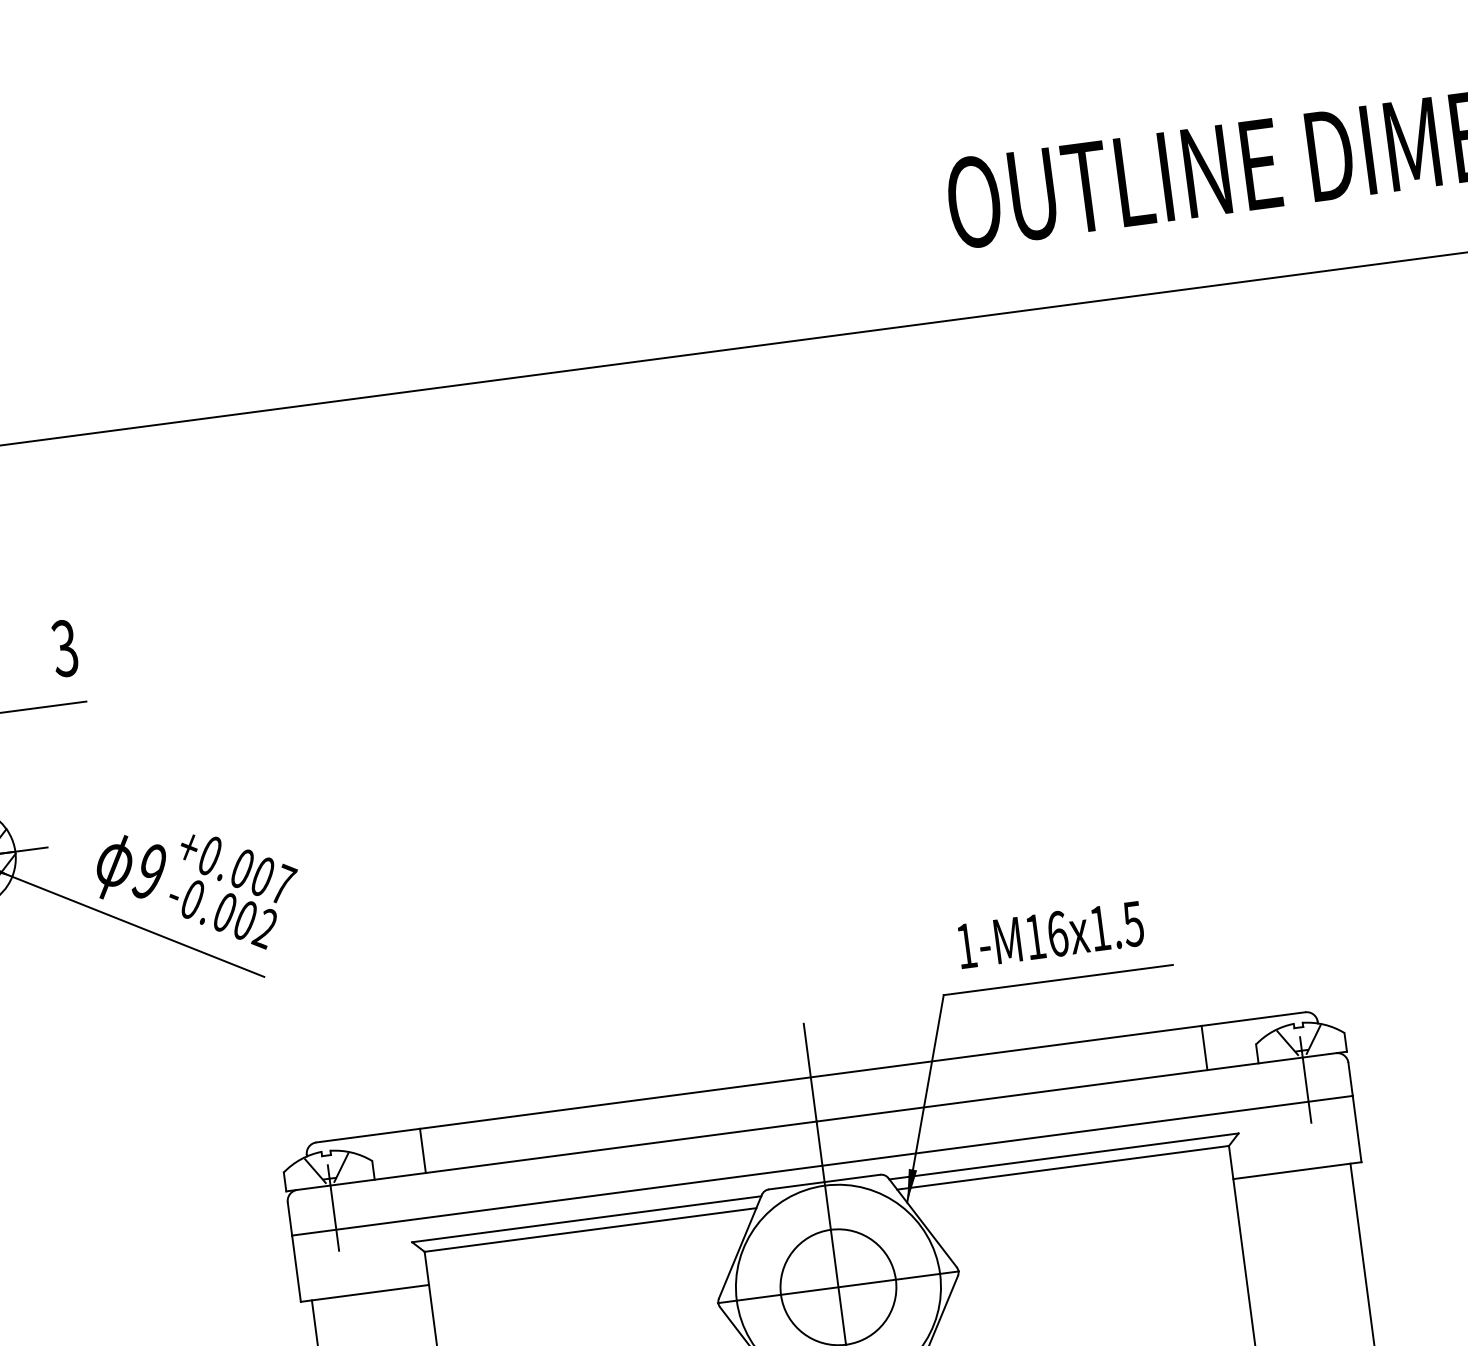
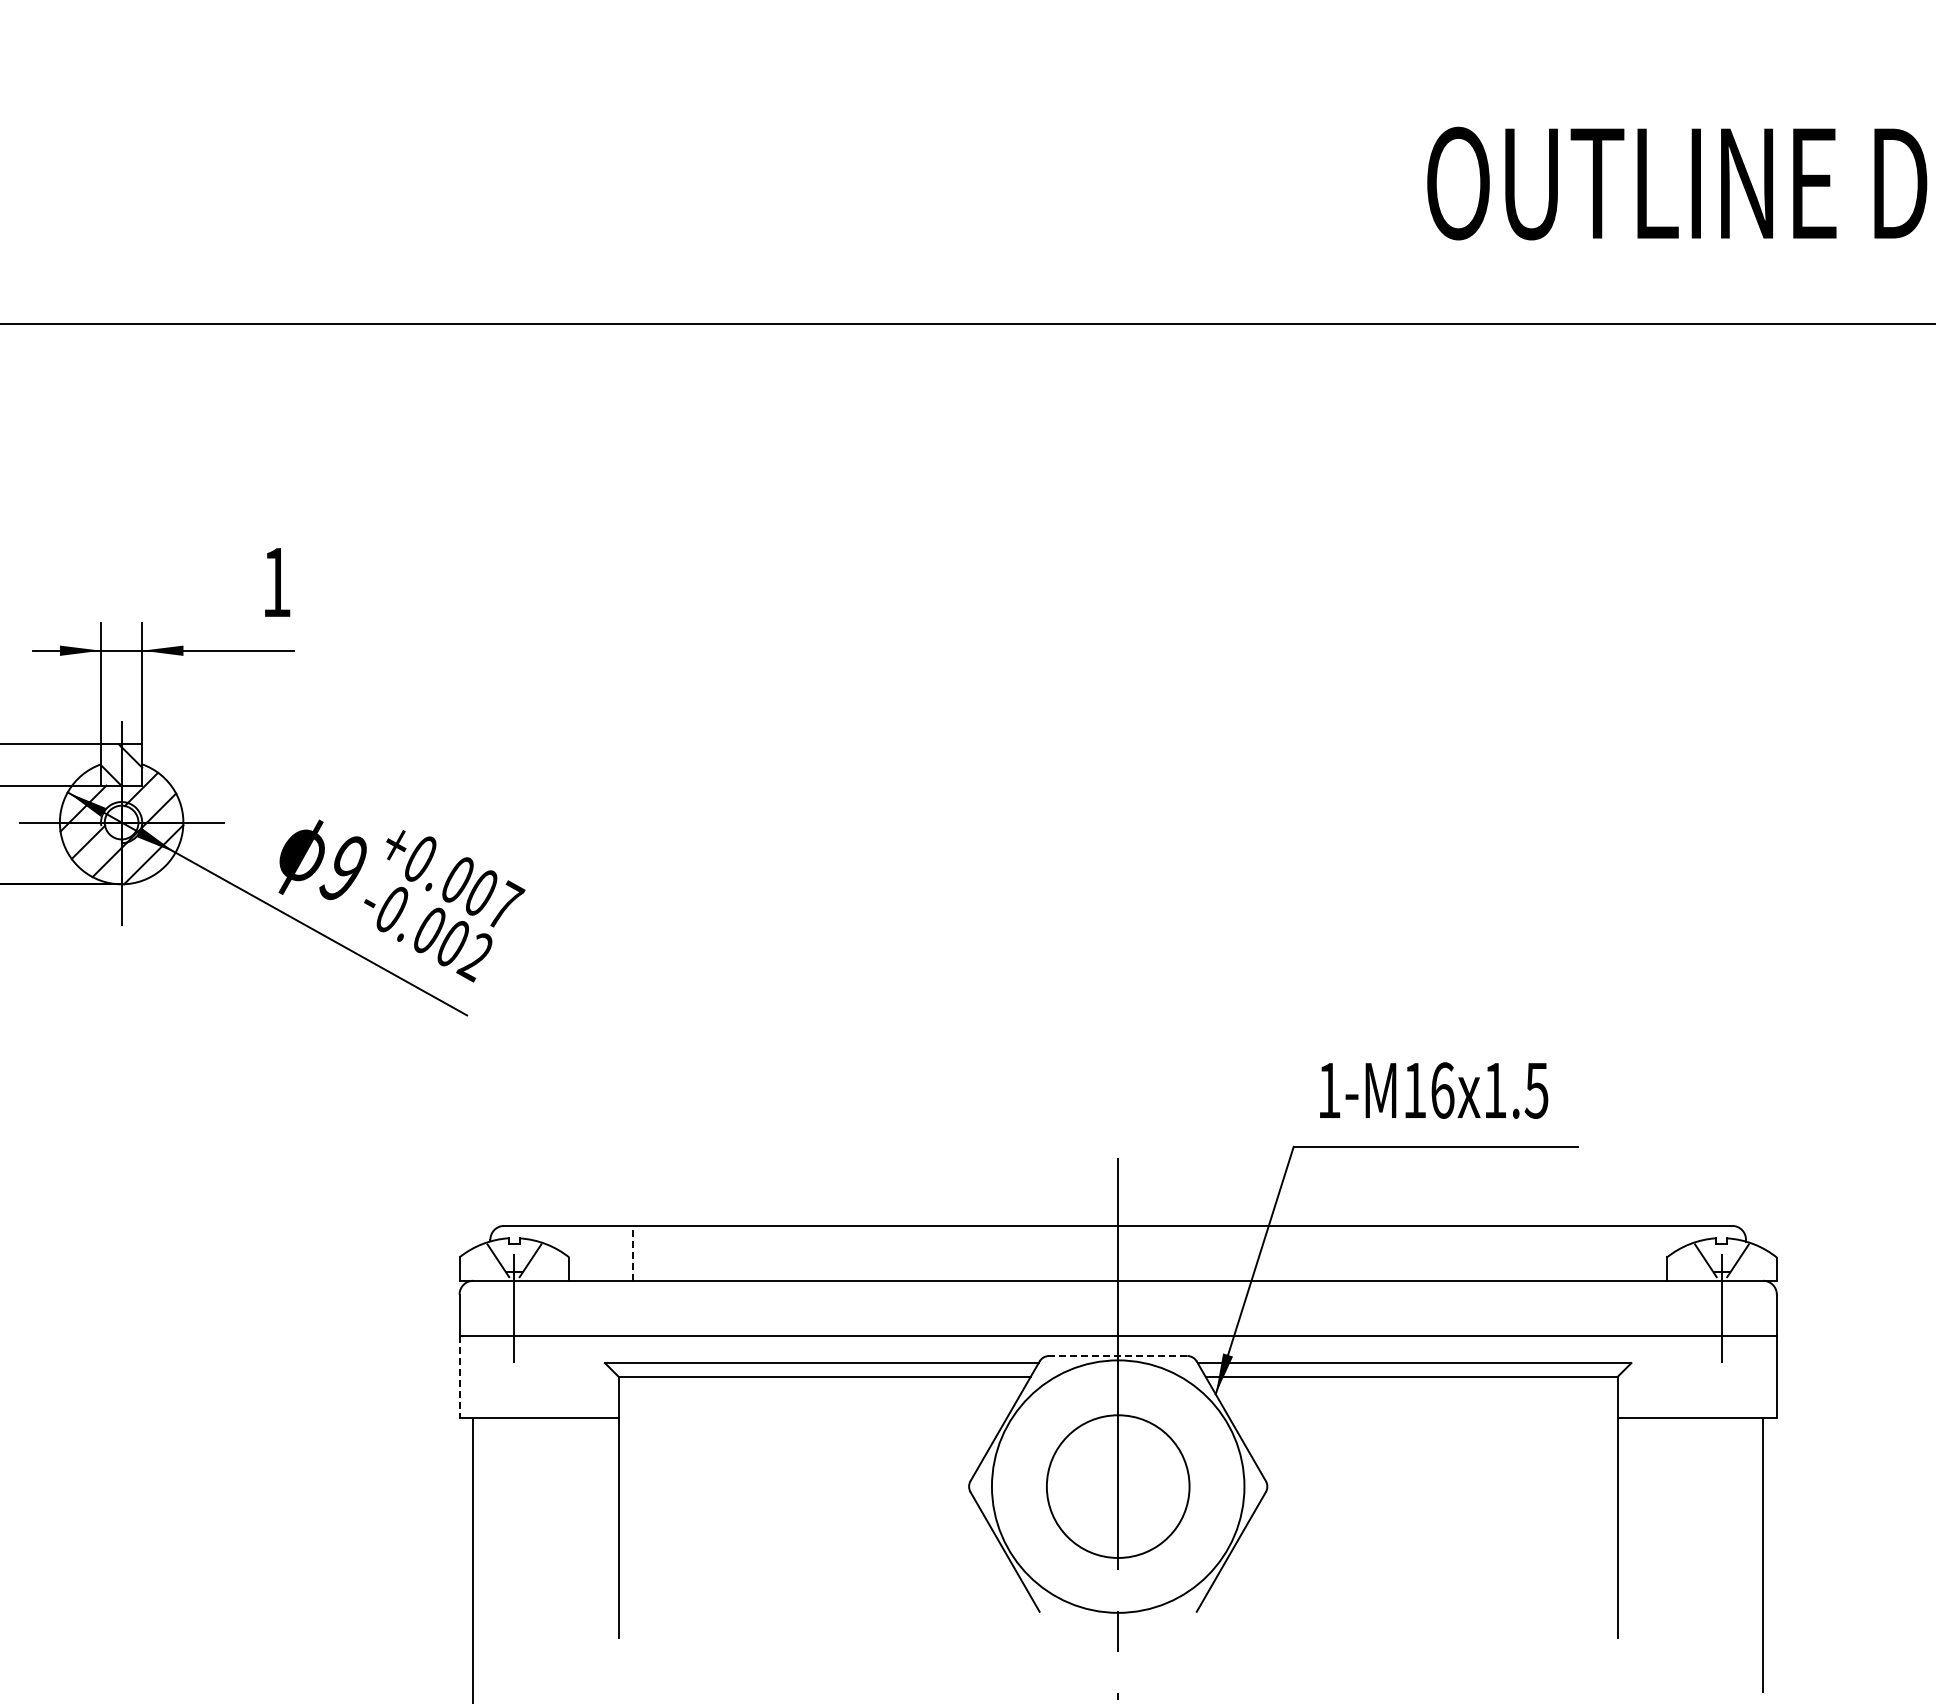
text: (64, 648) -> (275, 582), 3 -> 1
line: (1204, 1047) -> (1603, 1252), removed
line: (422, 1150) -> (632, 1252), solid -> dashed
line: (824, 1182) -> (1117, 1356), solid -> dashed
line: (296, 1269) -> (459, 1377), solid -> dashed
line: (838, 1287) -> (1118, 1486), removed

